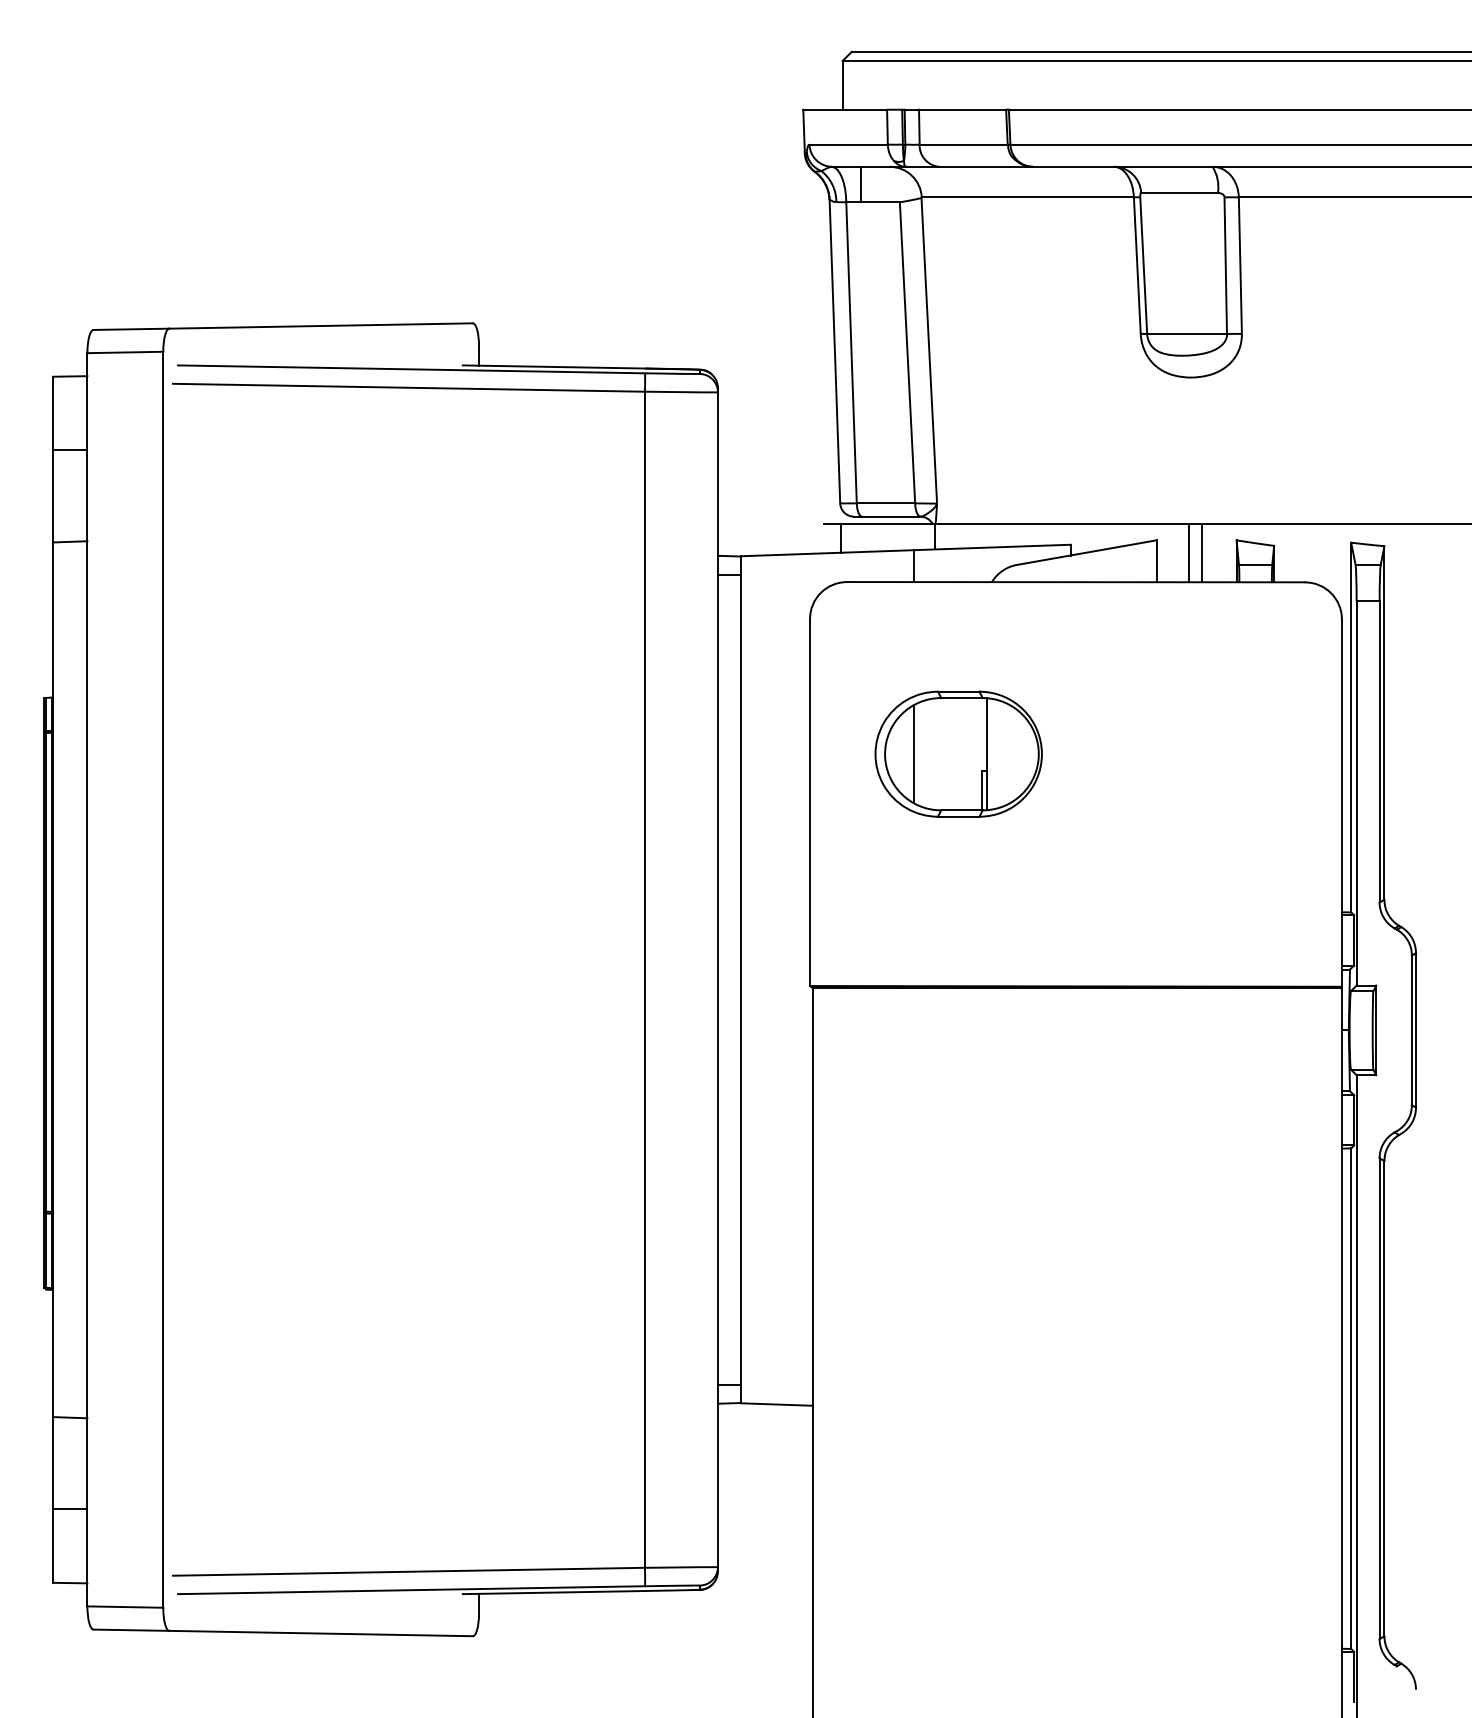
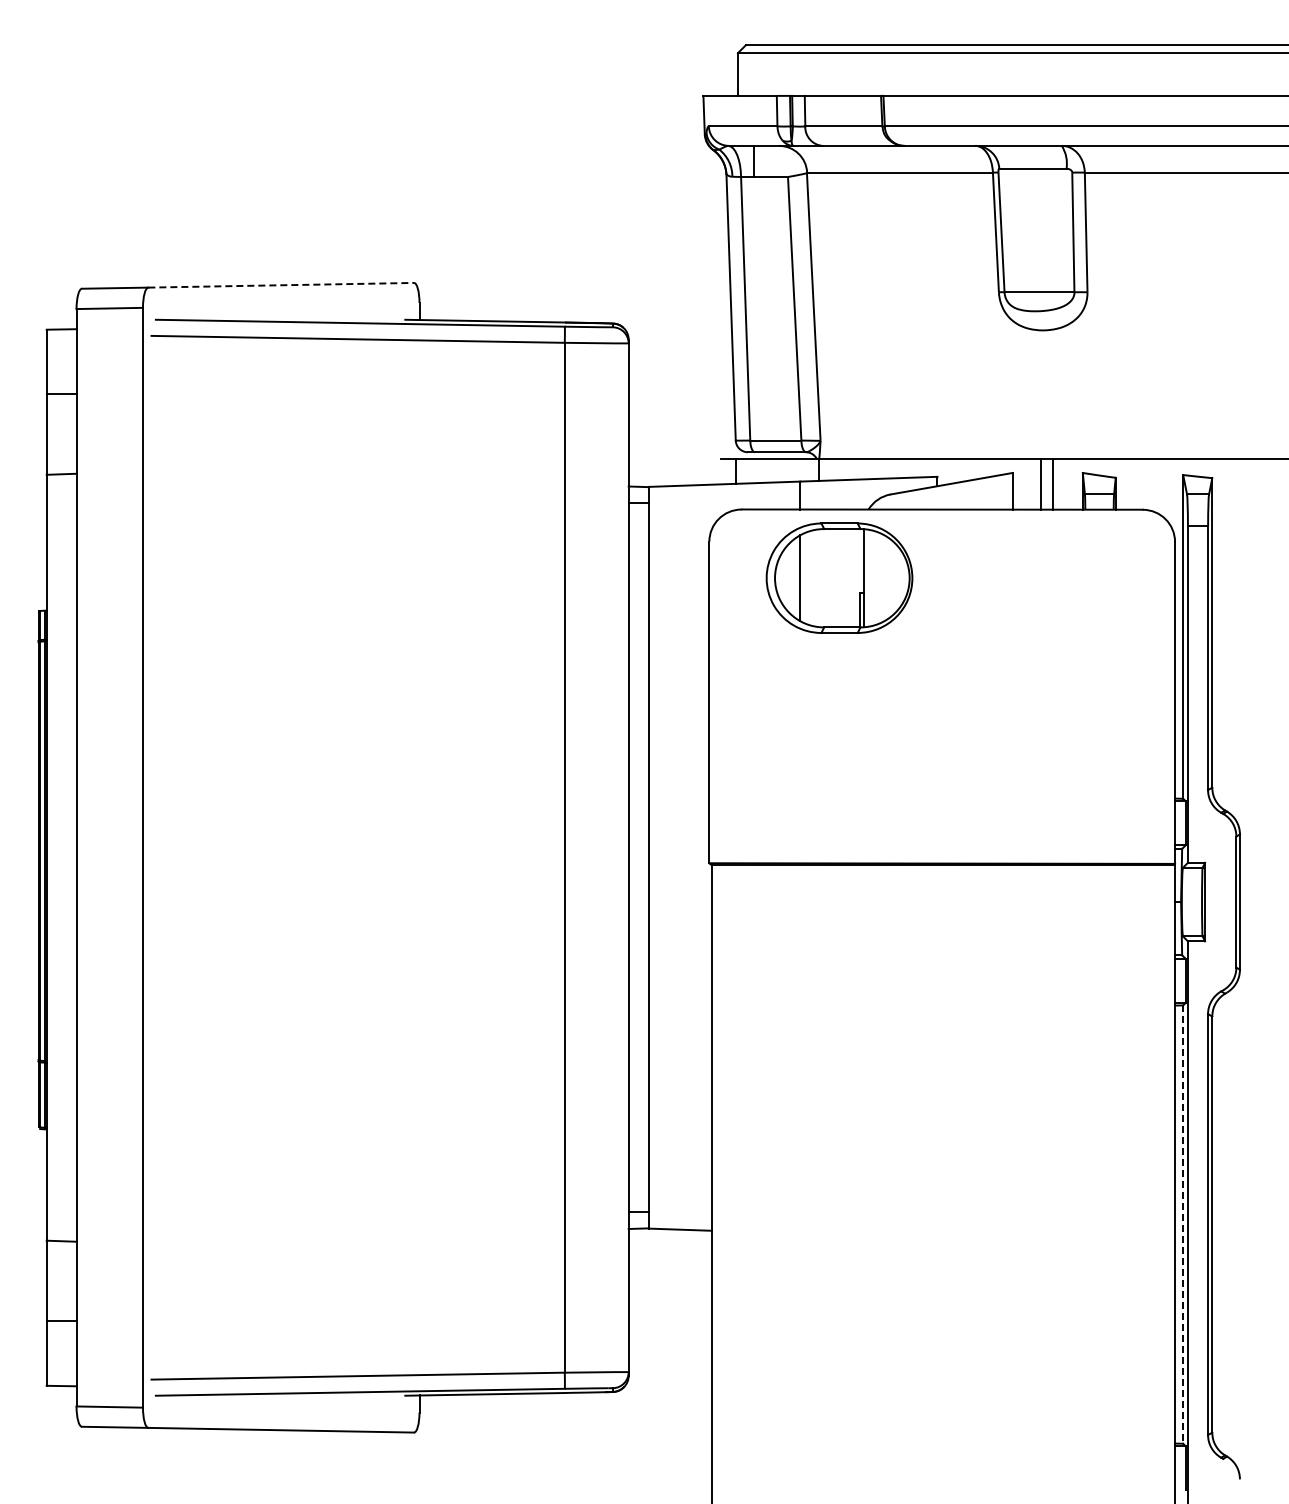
line: (321, 326) -> (281, 285), solid -> dashed
part: (958, 753) -> (839, 577), moved
line: (1351, 1399) -> (1183, 1225), solid -> dashed

